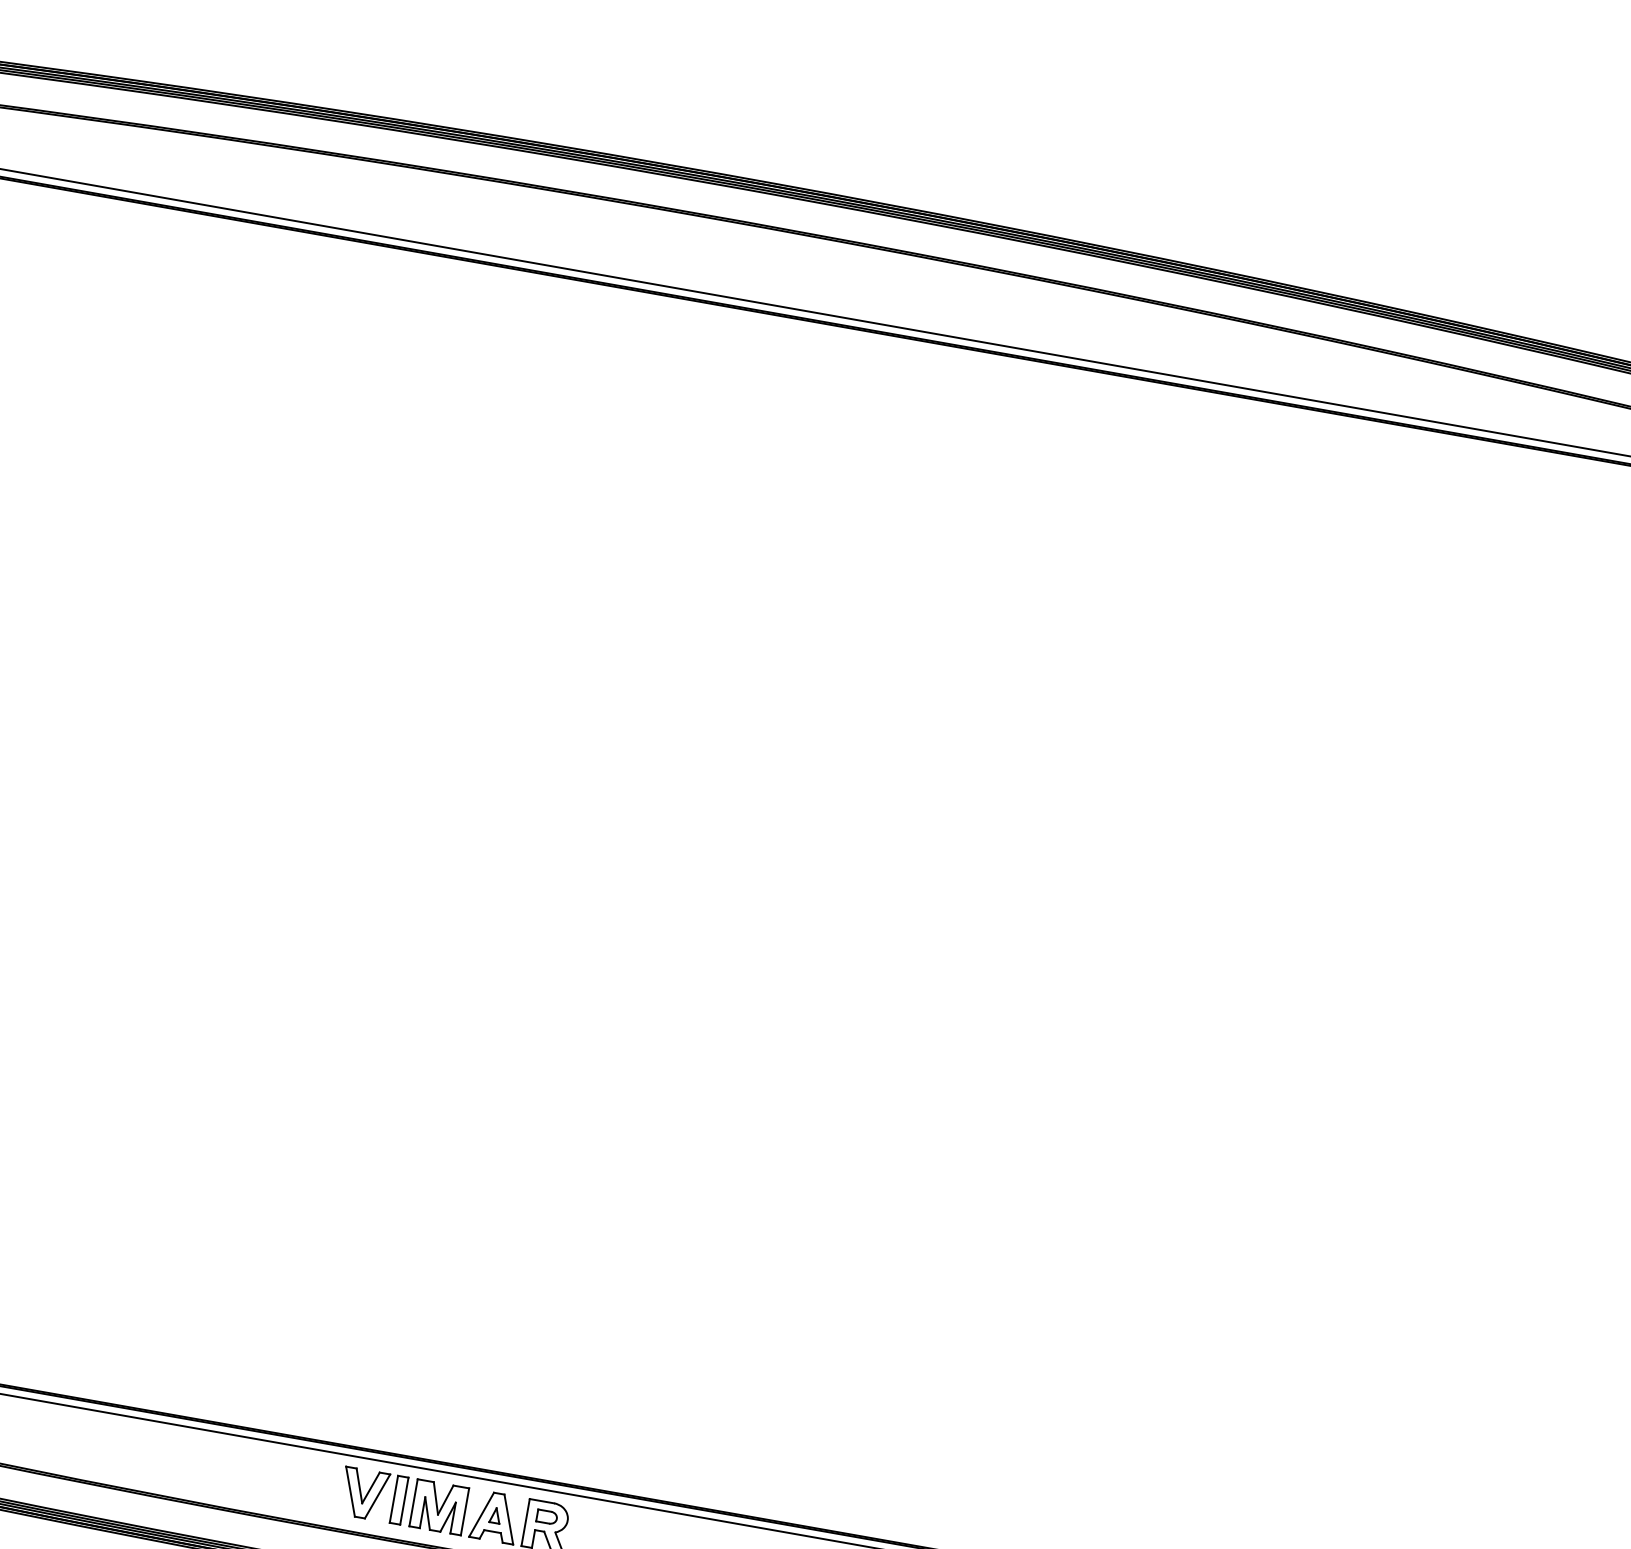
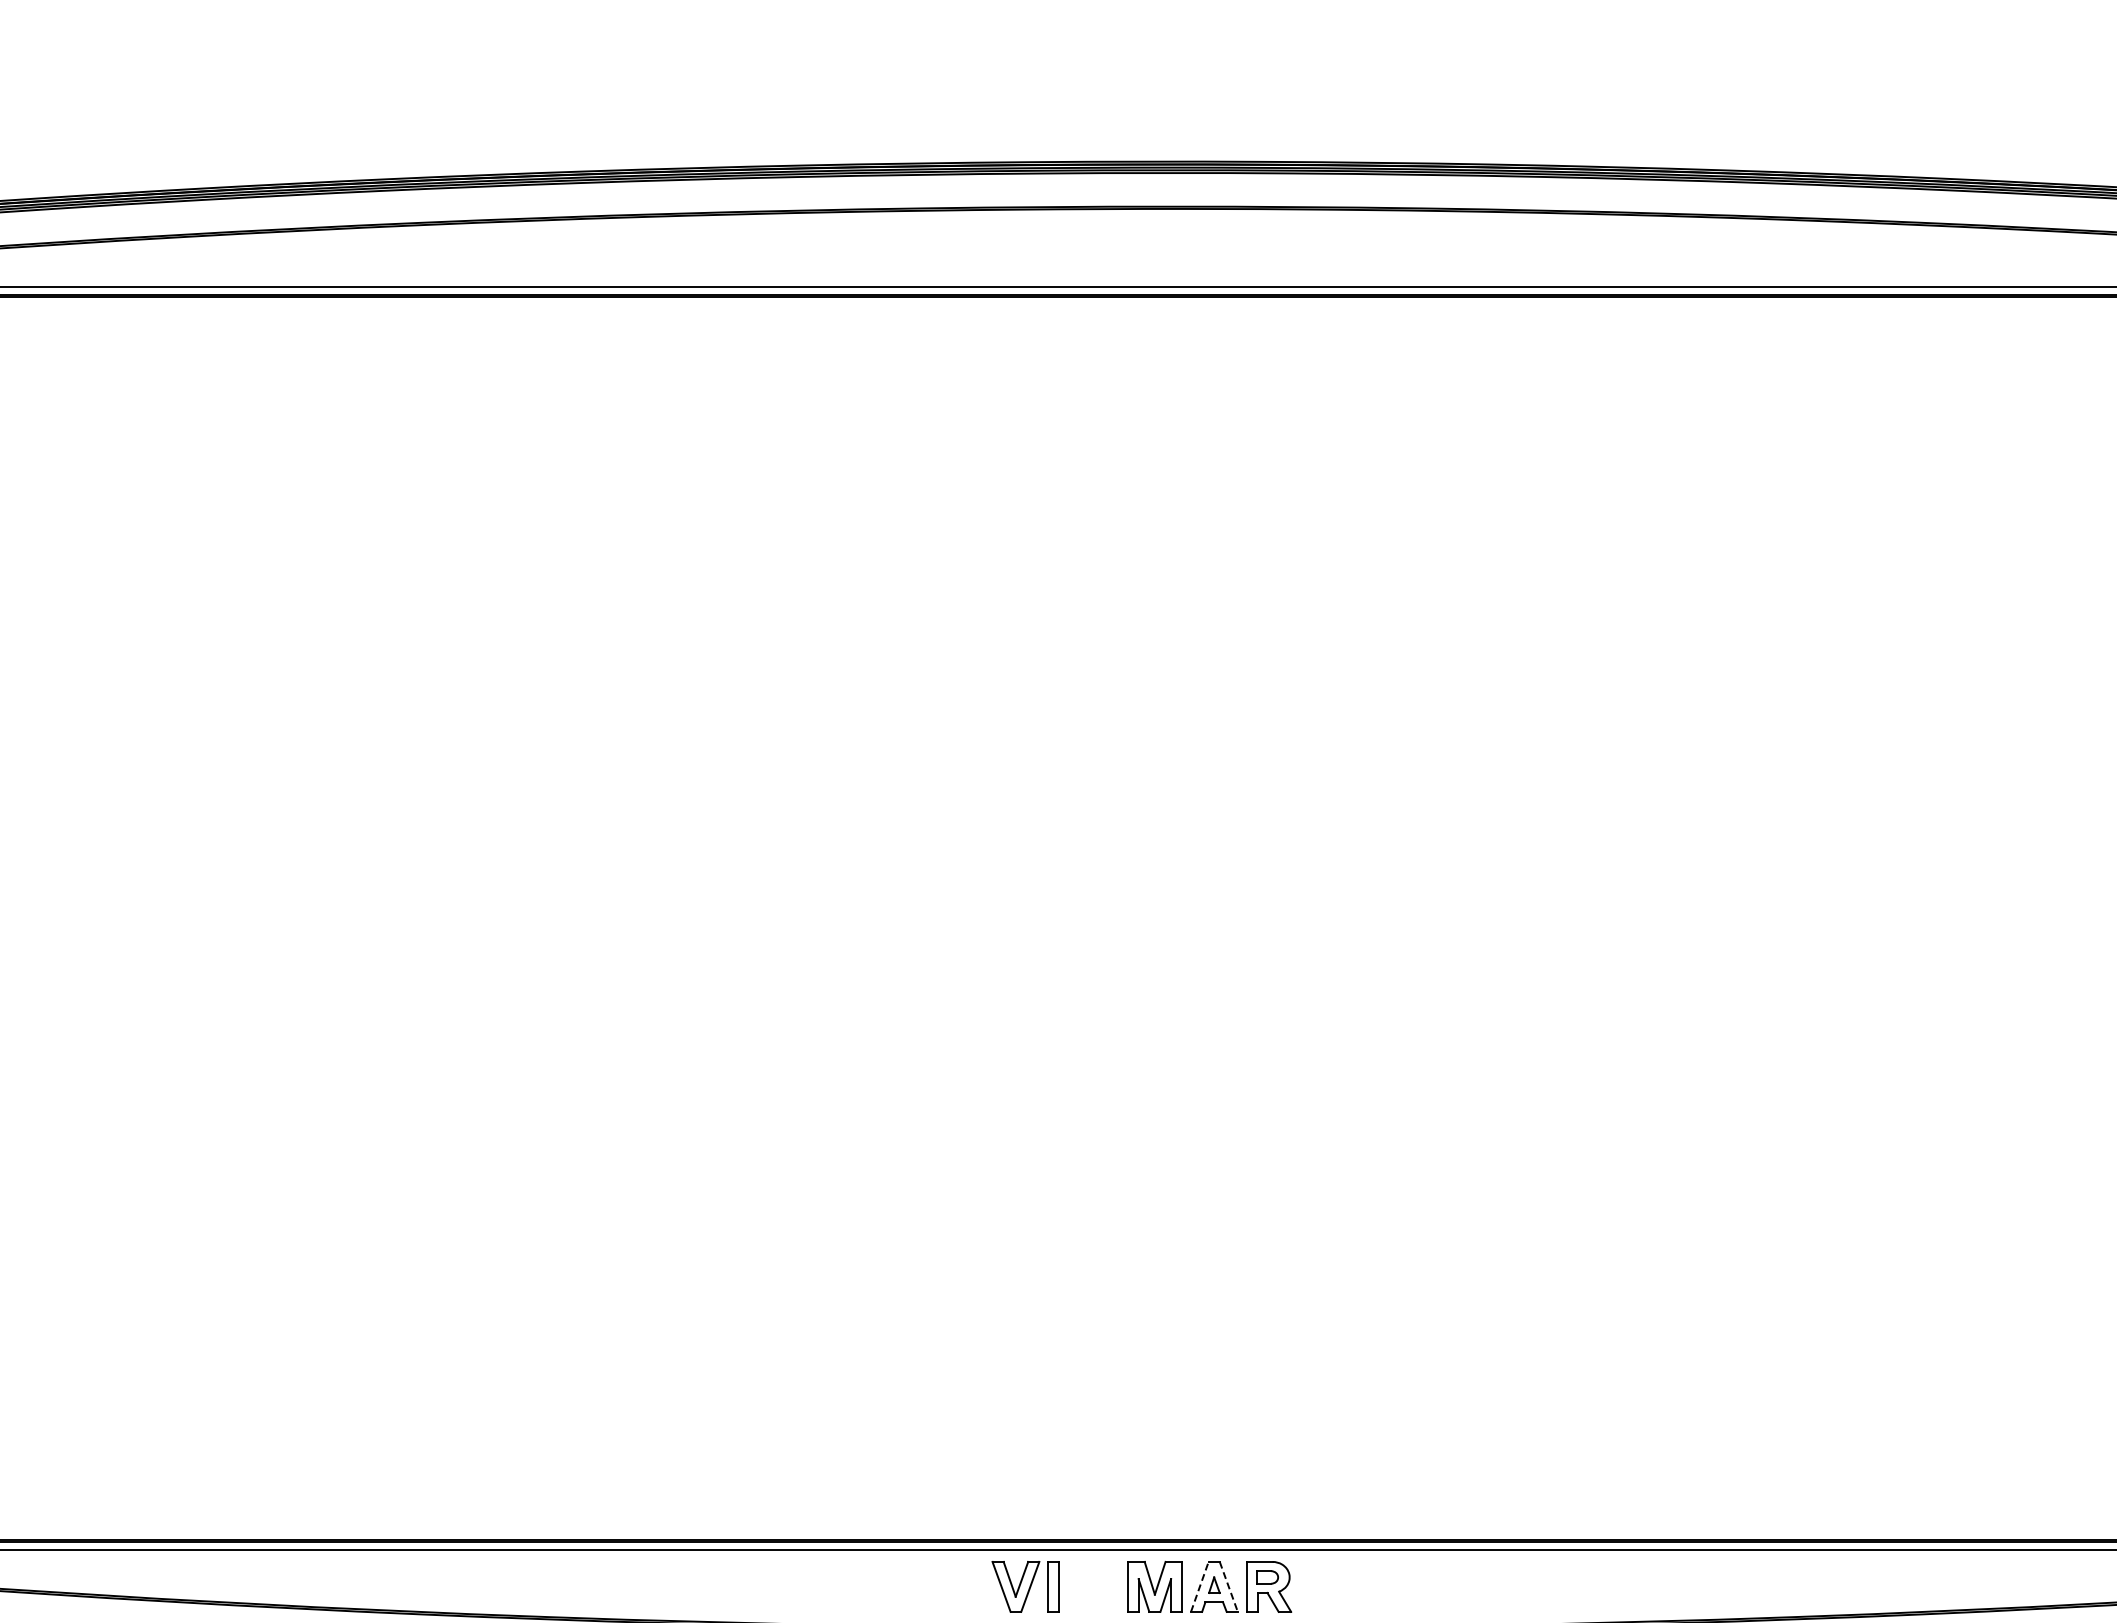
part: (373, 1495) -> (1025, 1586), moved
line: (482, 1514) -> (1200, 1586), solid -> dashed
line: (508, 1519) -> (1228, 1586), solid -> dashed

